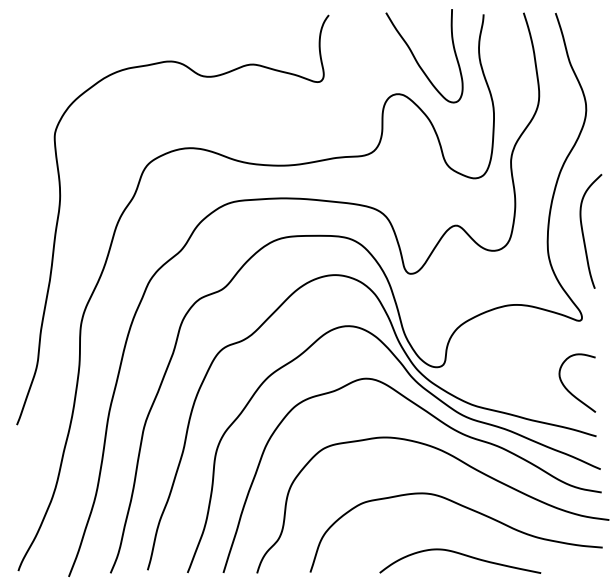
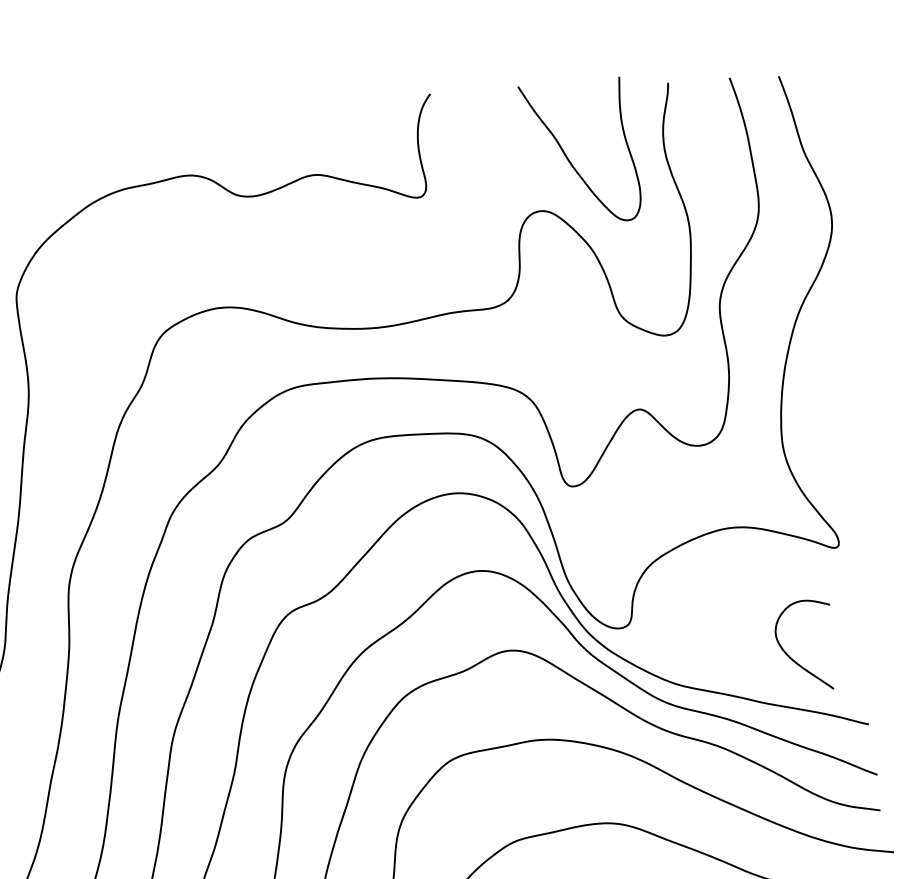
curve: (583, 230) -> (835, 408), removed
curve: (569, 390) -> (792, 657), moved

